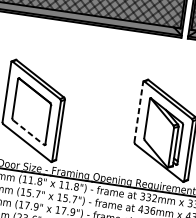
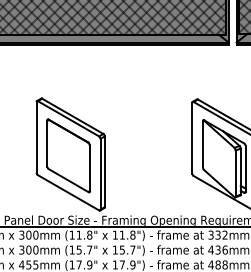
line: (139, 111) -> (192, 137), dashed -> solid
line: (28, 132) -> (68, 180), dashed -> solid

